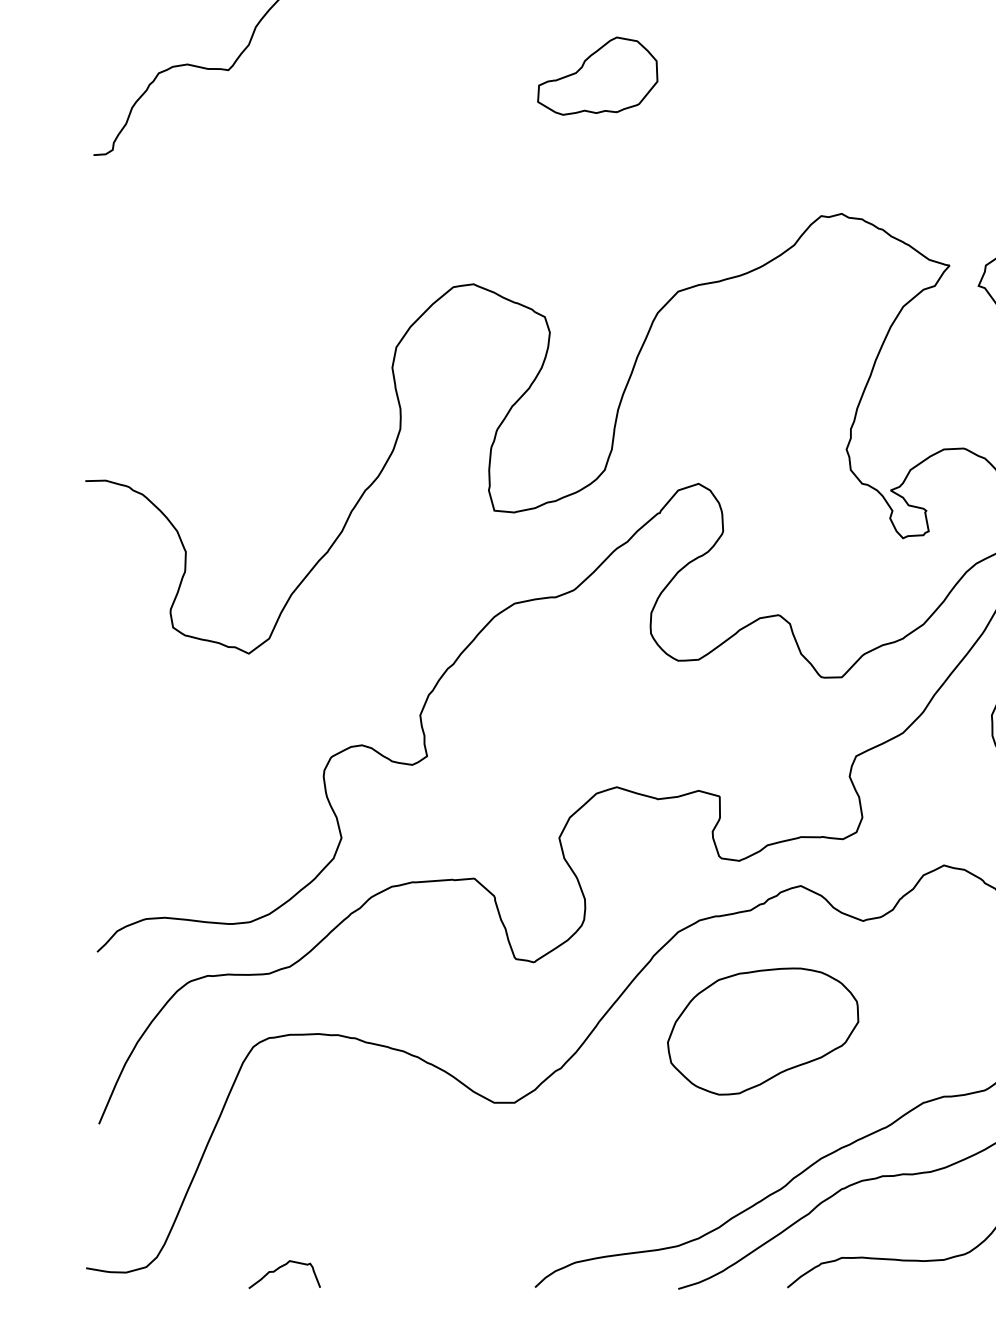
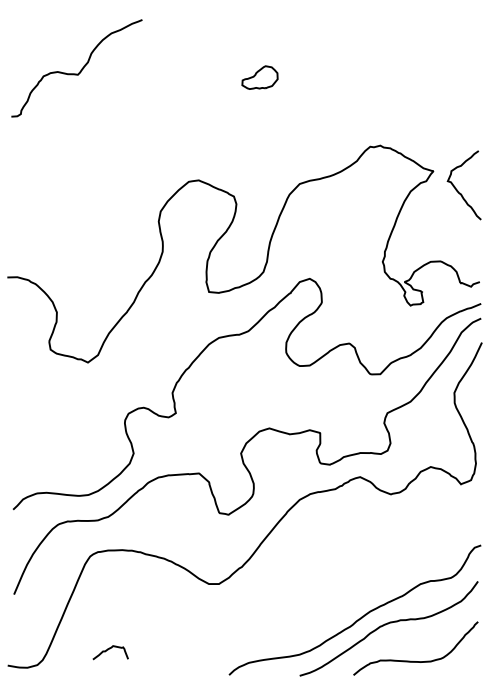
part: (596, 75) -> (259, 77), size x0.6
part: (762, 1030) -> (341, 548), removed
curve: (280, 1270) -> (108, 650), moved

